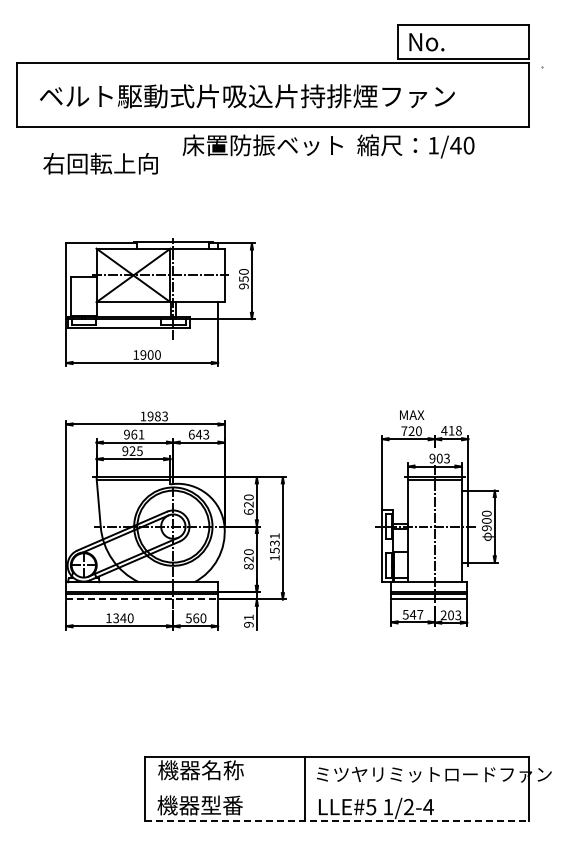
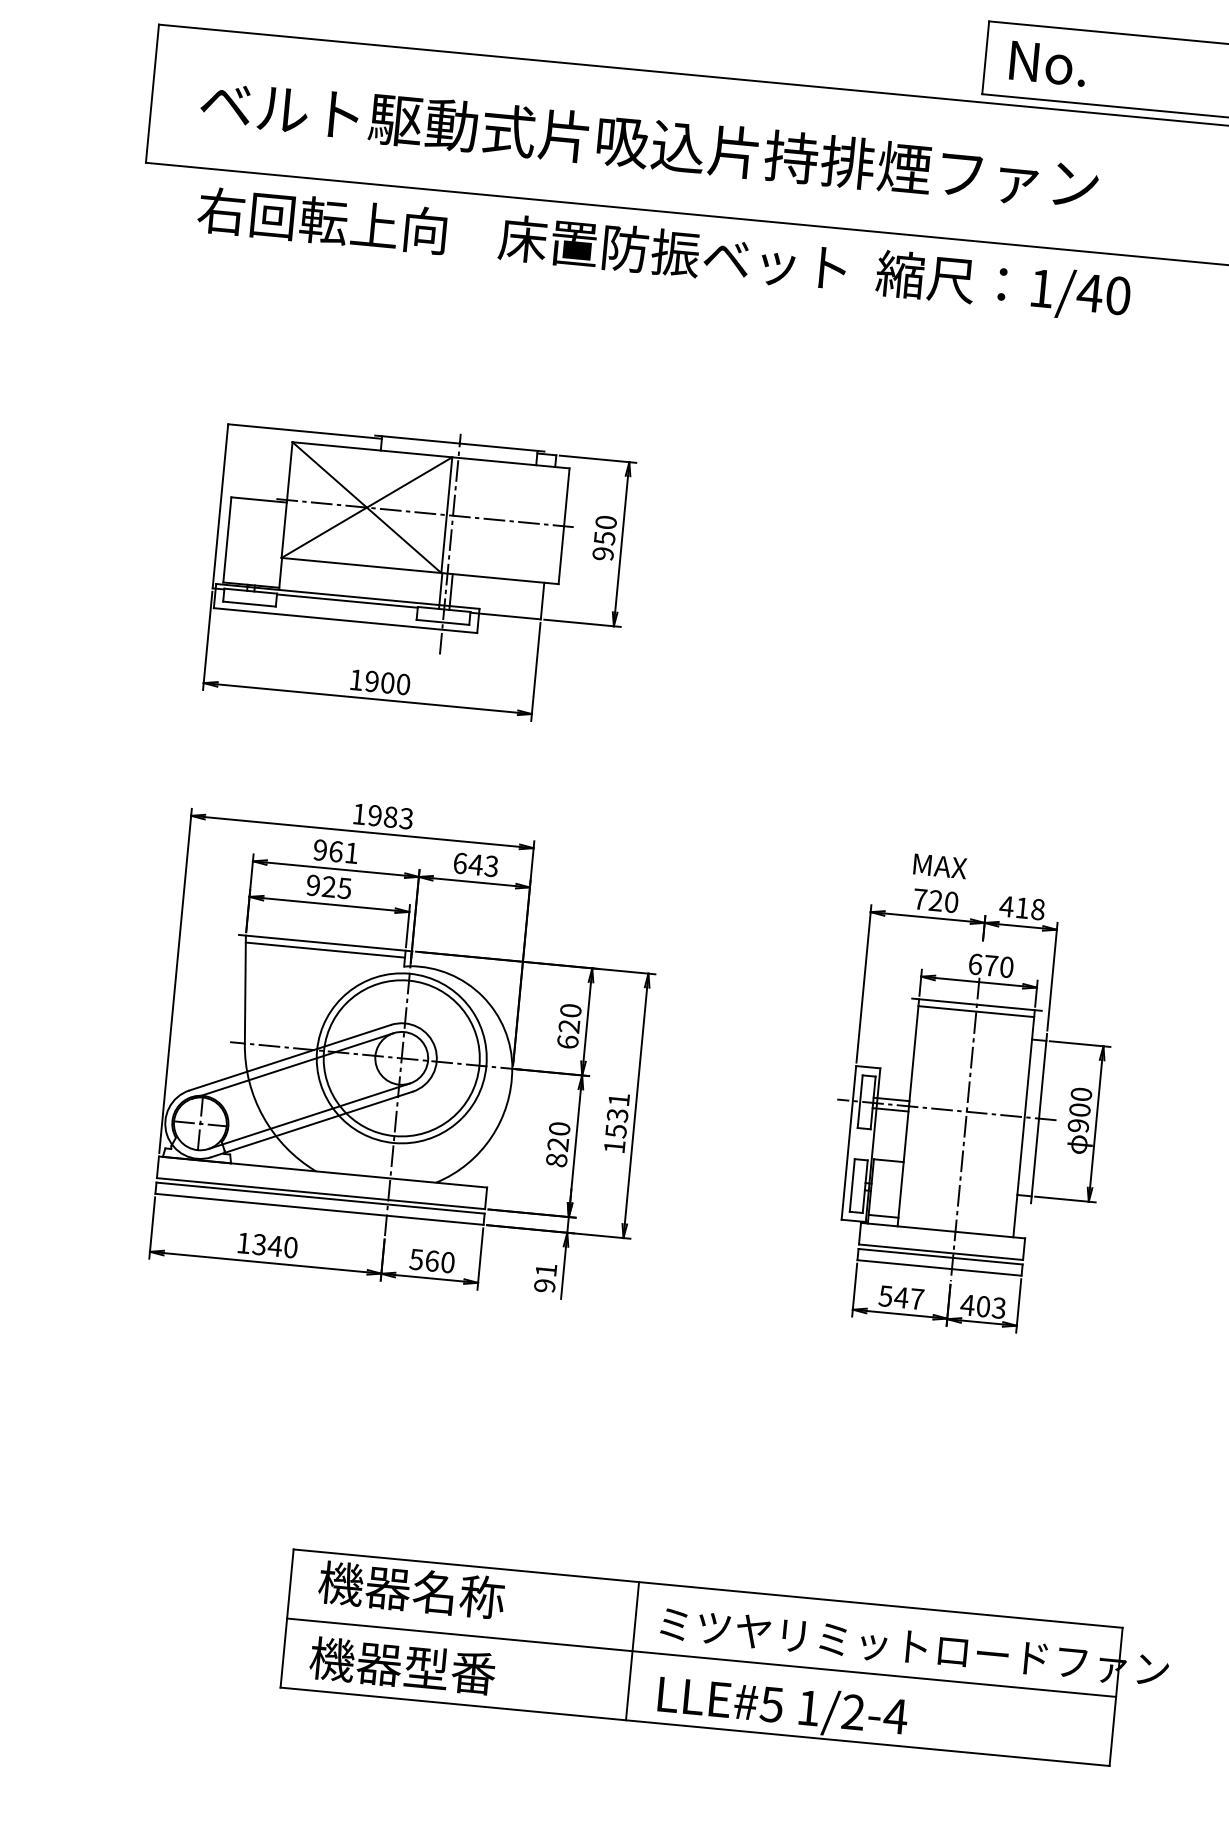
text: (100, 163) -> (322, 220), moved
text: (439, 458) -> (990, 965), 903 -> 670
line: (142, 599) -> (320, 1209), dashed -> solid
text: (443, 615) -> (967, 1305), 203 -> 403
line: (336, 788) -> (700, 1657), added
line: (336, 820) -> (694, 1726), dashed -> solid

